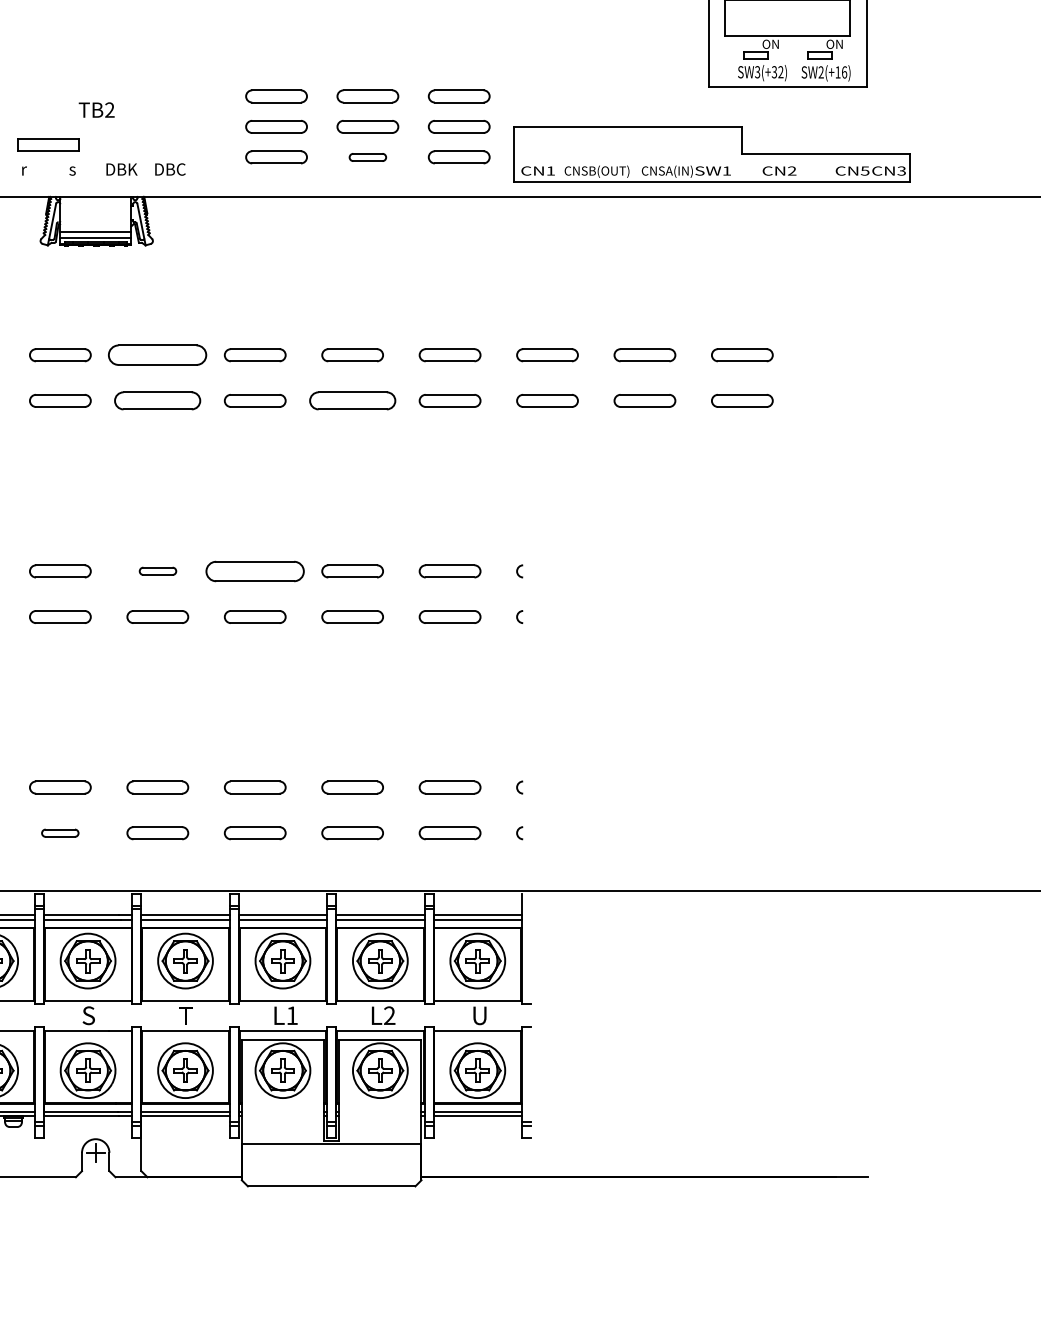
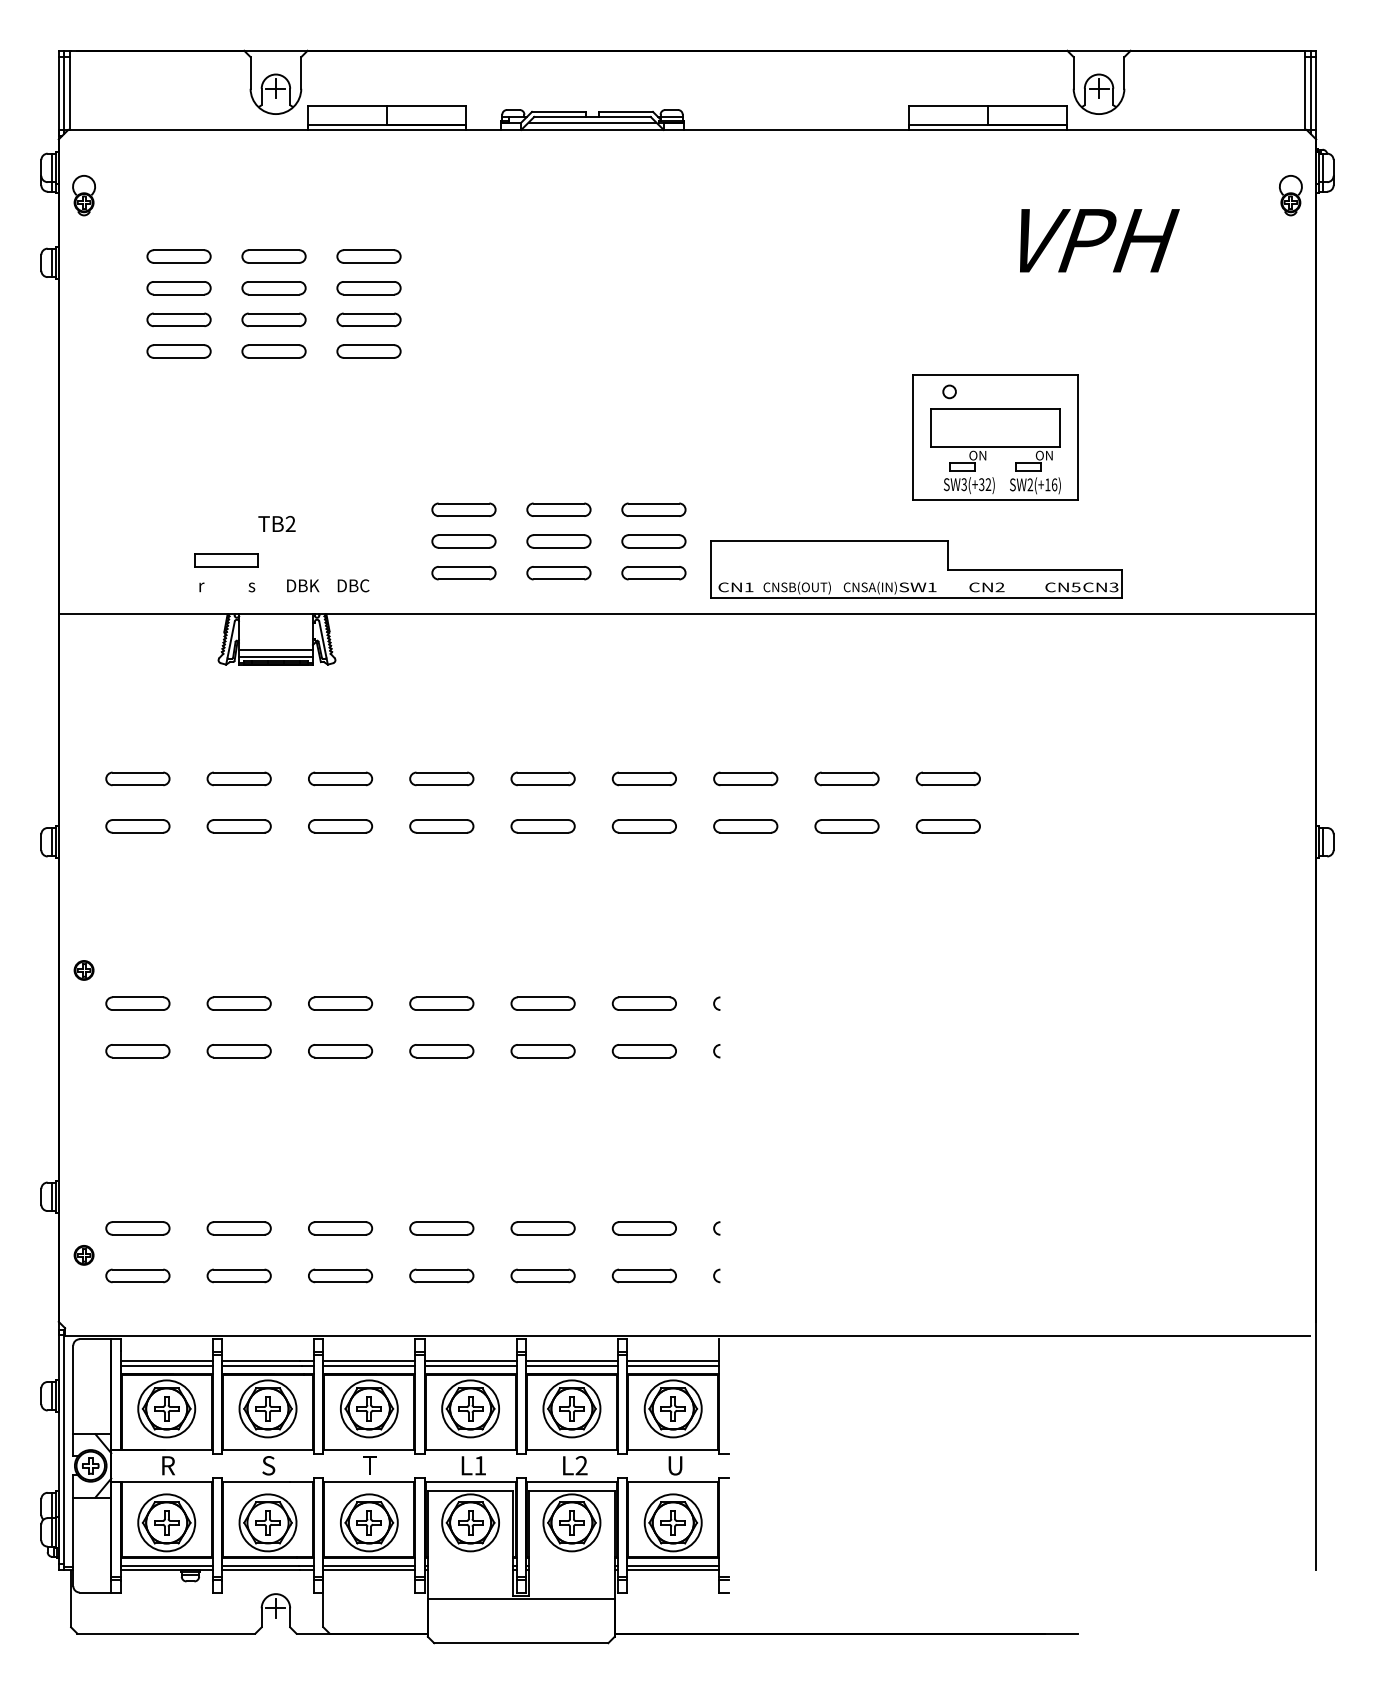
part: (367, 157) -> (558, 573), size x1.67
part: (157, 354) -> (340, 778), size x0.62
part: (157, 400) -> (340, 826), size x0.71
part: (352, 400) -> (542, 826), size x0.71
part: (157, 571) -> (340, 1003), size x1.67
part: (254, 571) -> (441, 1003), size x0.62
part: (59, 832) -> (238, 1275), size x1.67

